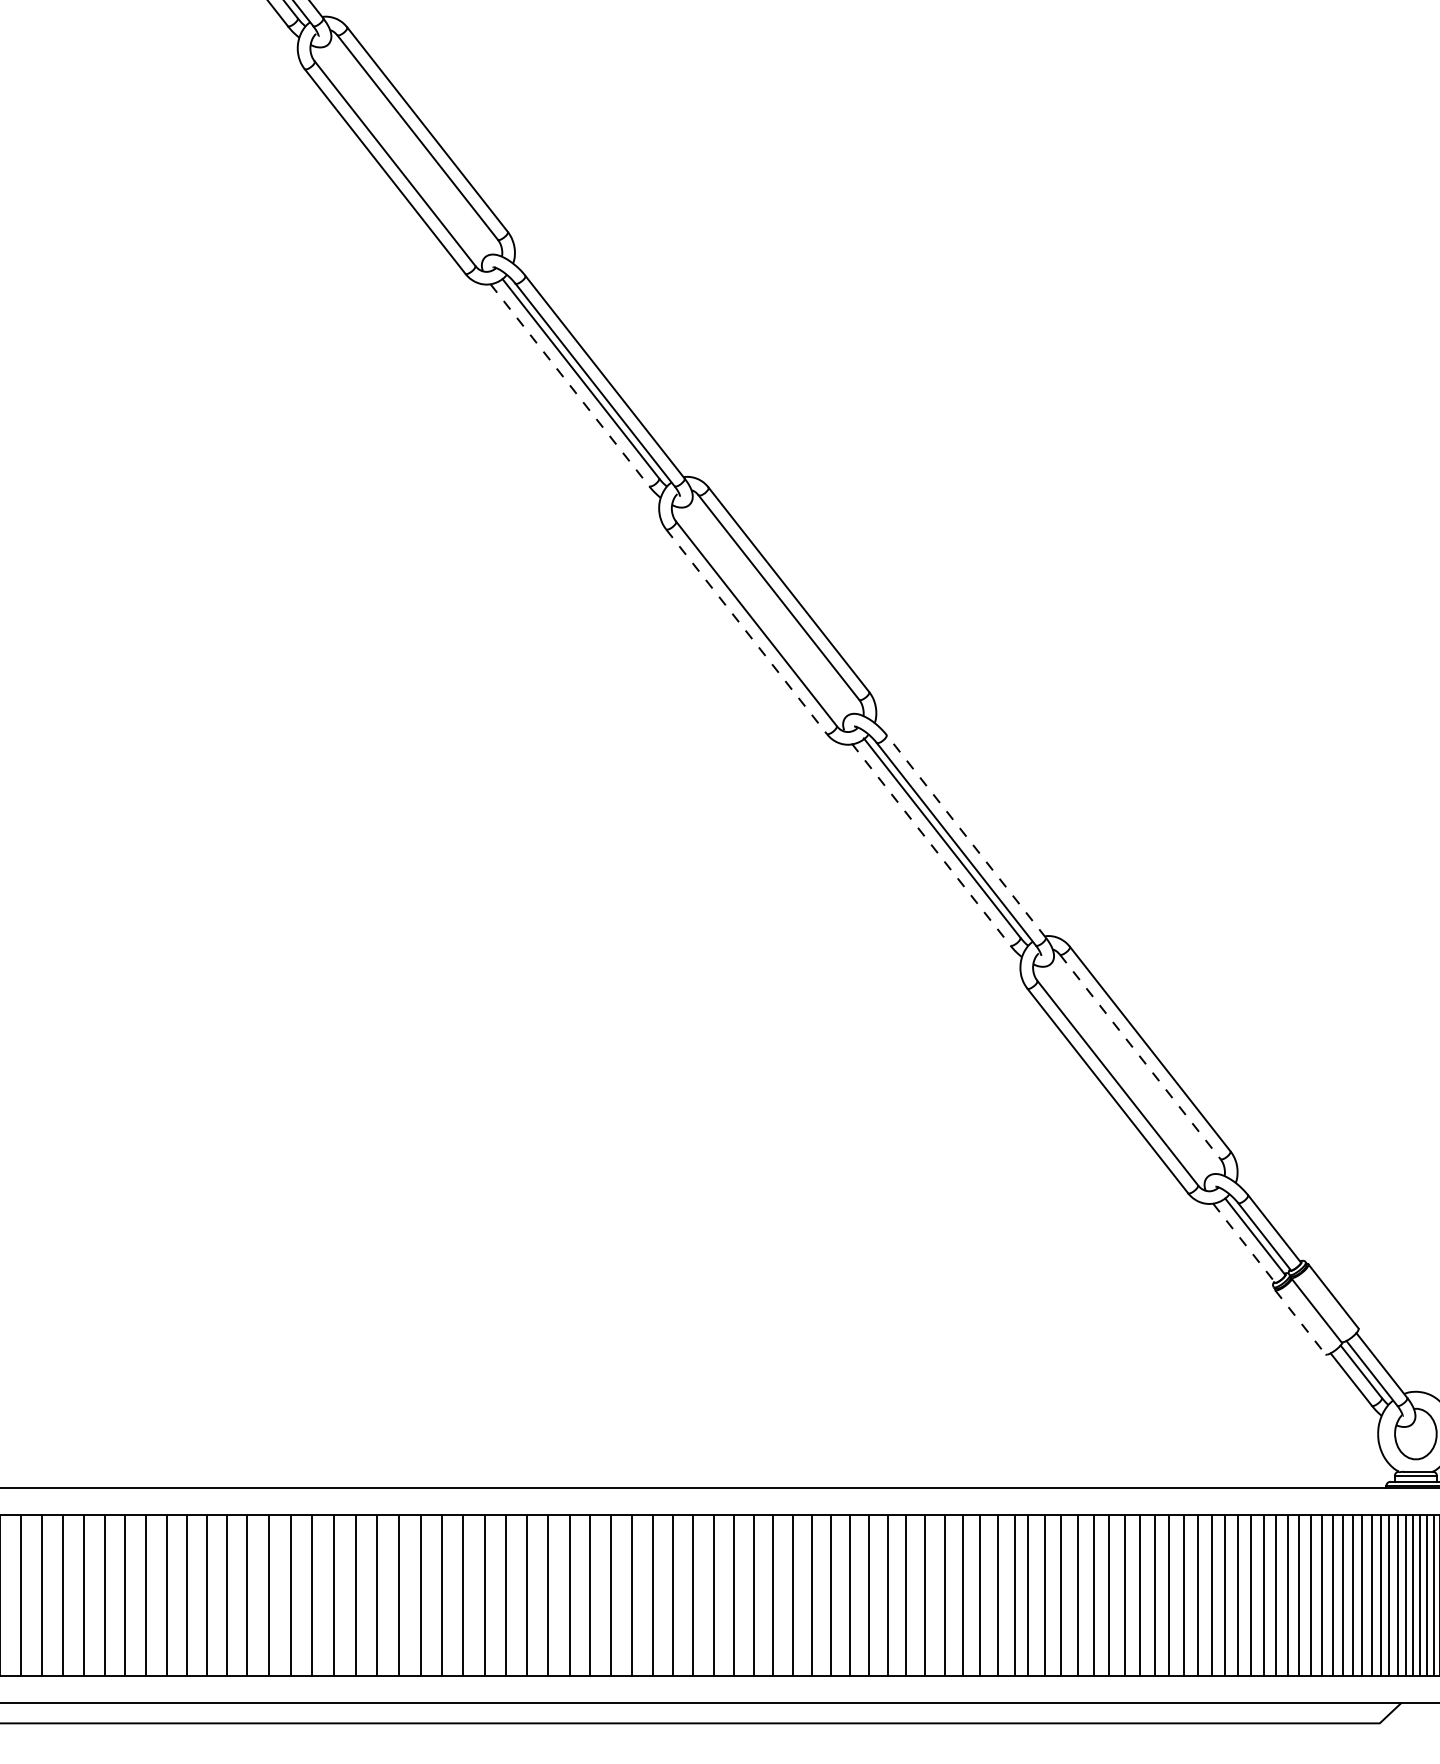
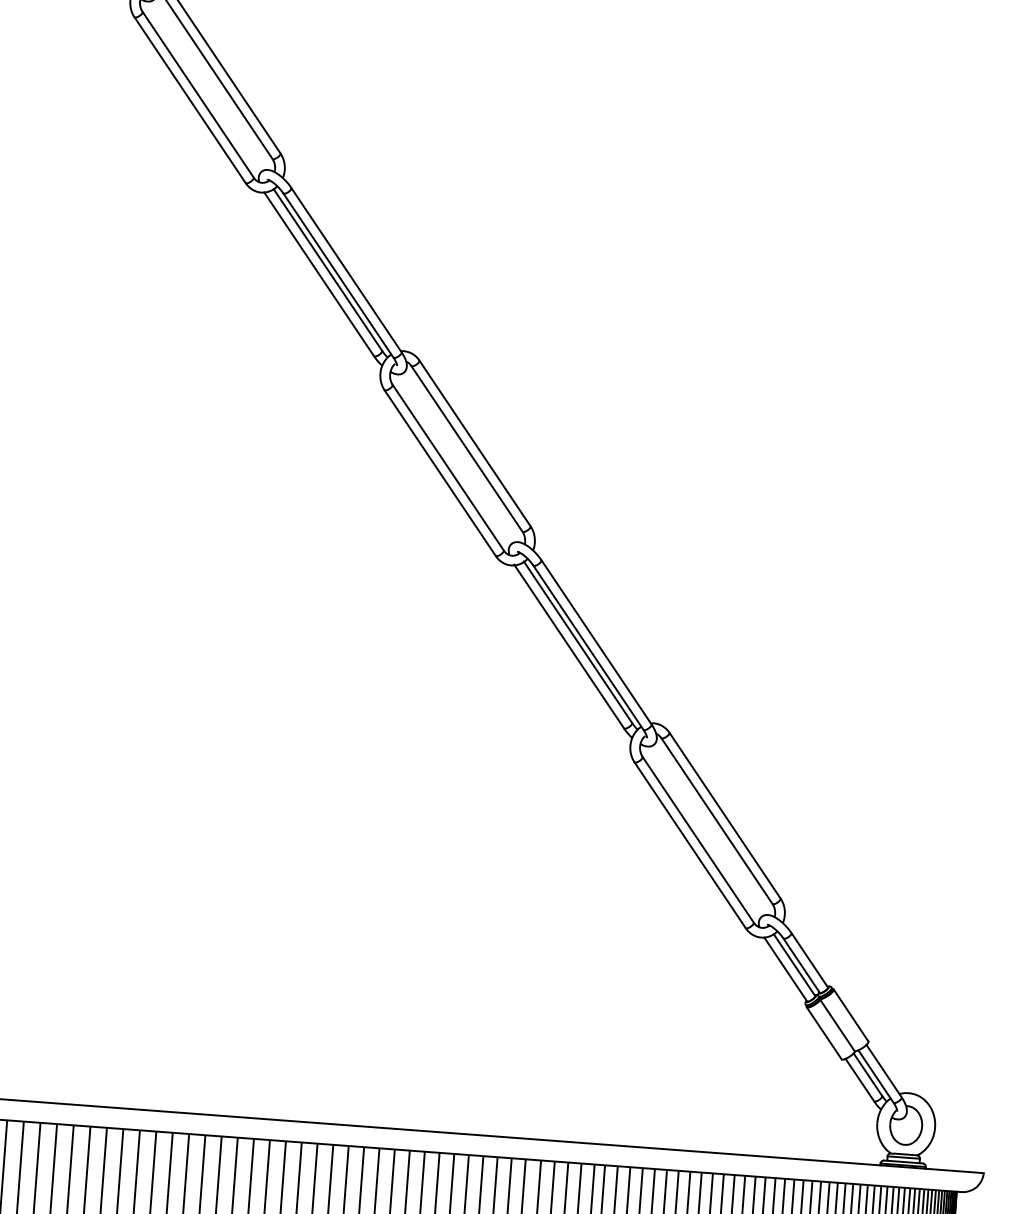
line: (570, 385) -> (319, 274), dashed -> solid
line: (746, 632) -> (440, 473), dashed -> solid
line: (966, 836) -> (596, 642), dashed -> solid
line: (931, 844) -> (569, 646), dashed -> solid
line: (1140, 1057) -> (717, 821), dashed -> solid
line: (1244, 1243) -> (786, 969), dashed -> solid
line: (1300, 1322) -> (824, 1033), dashed -> solid

